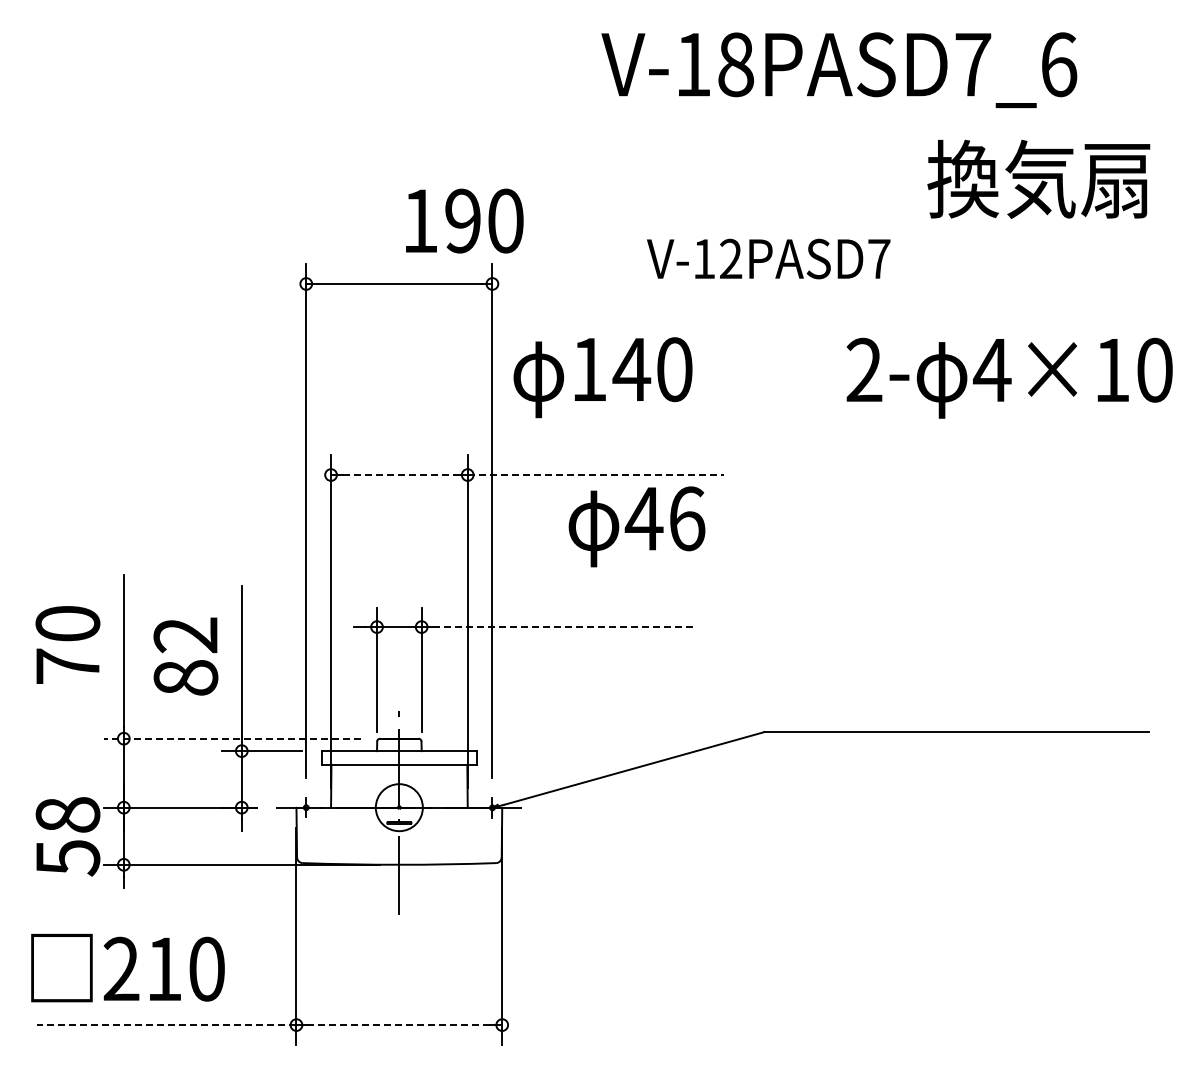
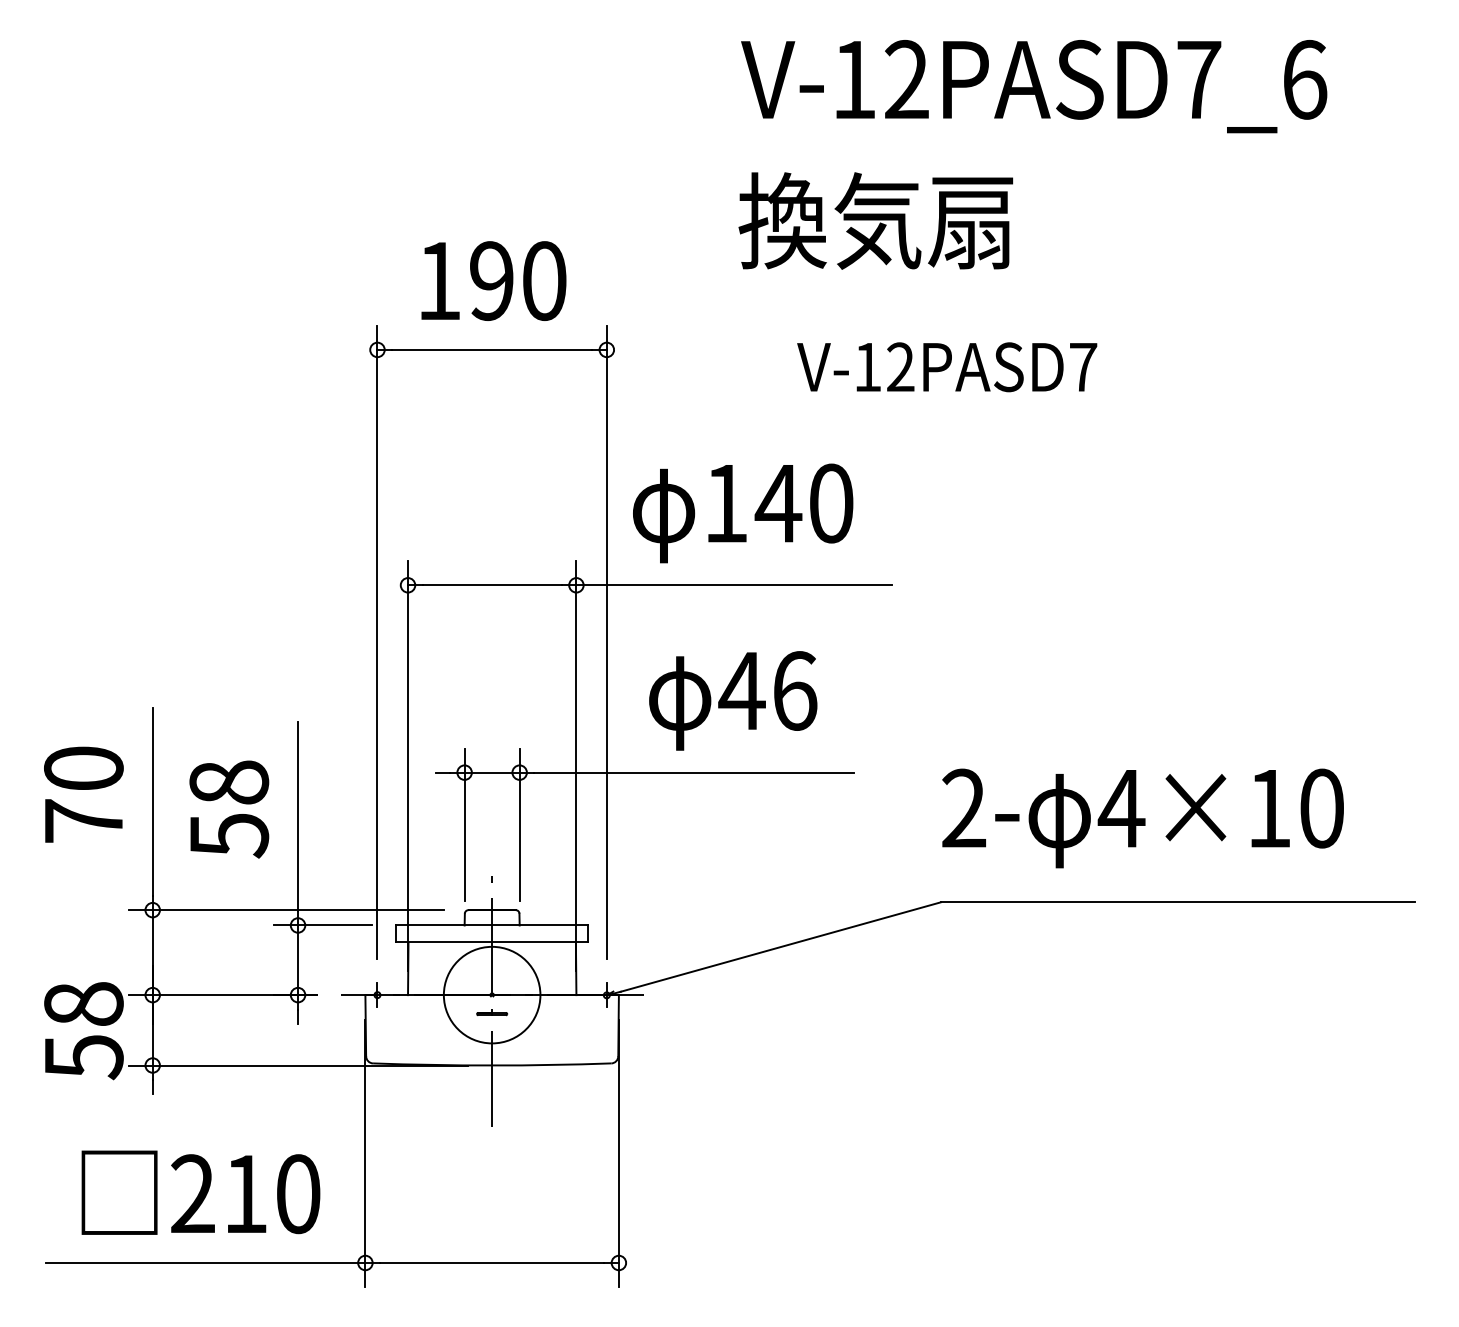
text: (735, 64) -> (906, 79), V-18PASD7_6 -> V-12PASD7_6
text: (1038, 178) -> (875, 219), moved
text: (464, 220) -> (493, 280), moved
text: (768, 258) -> (946, 366), moved
text: (602, 377) -> (742, 513), moved
text: (1009, 377) -> (1142, 817), moved
line: (399, 475) -> (492, 585), dashed -> solid
line: (596, 475) -> (735, 585), dashed -> solid
text: (636, 526) -> (732, 700), moved
line: (563, 627) -> (694, 773), dashed -> solid
text: (185, 656) -> (228, 808), 82 -> 58
line: (231, 738) -> (285, 909), dashed -> solid
circle: (399, 807) -> (492, 994), size x1.67
text: (127, 967) -> (200, 1192), moved
line: (166, 1025) -> (205, 1263), dashed -> solid
line: (398, 1025) -> (491, 1263), dashed -> solid

